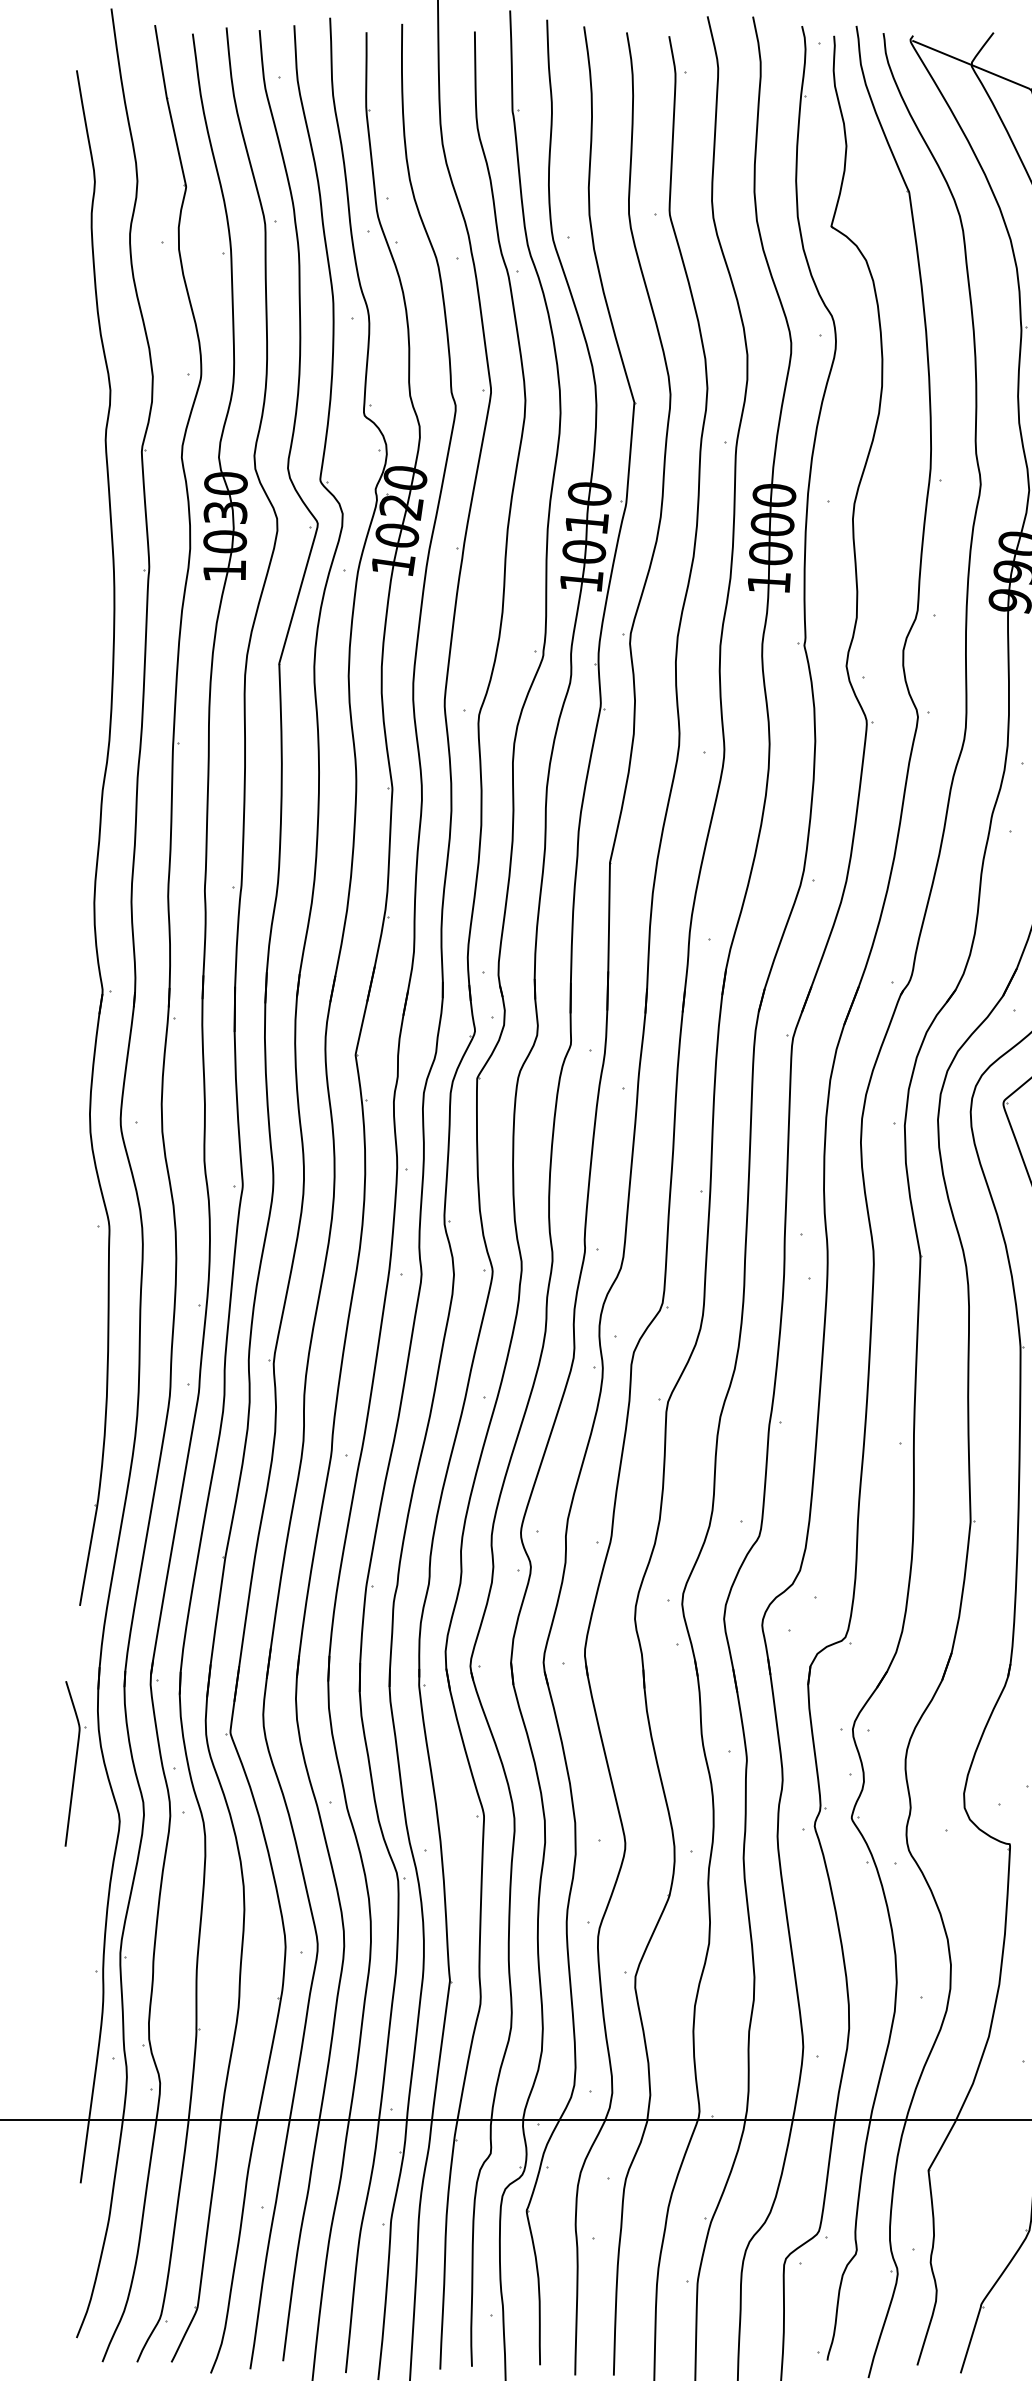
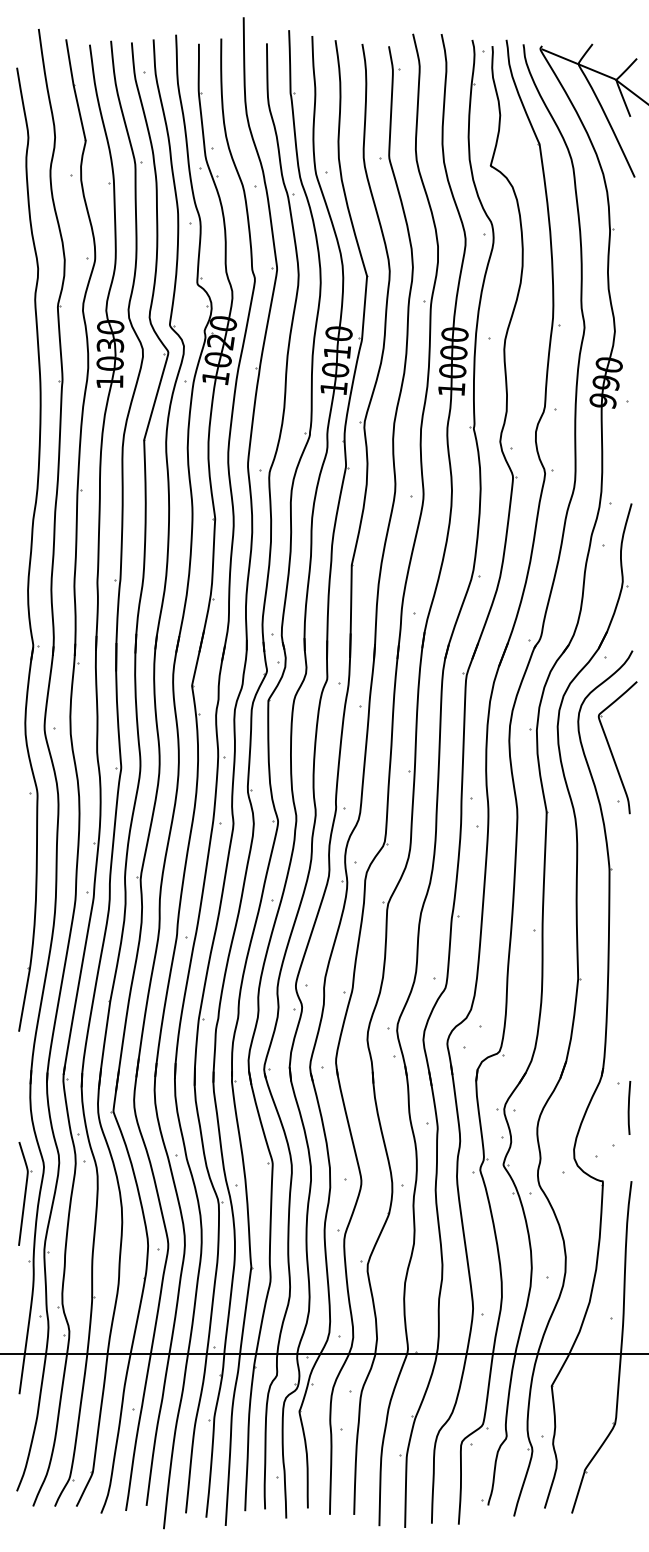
part: (75, 1763) -> (25, 1193), moved

